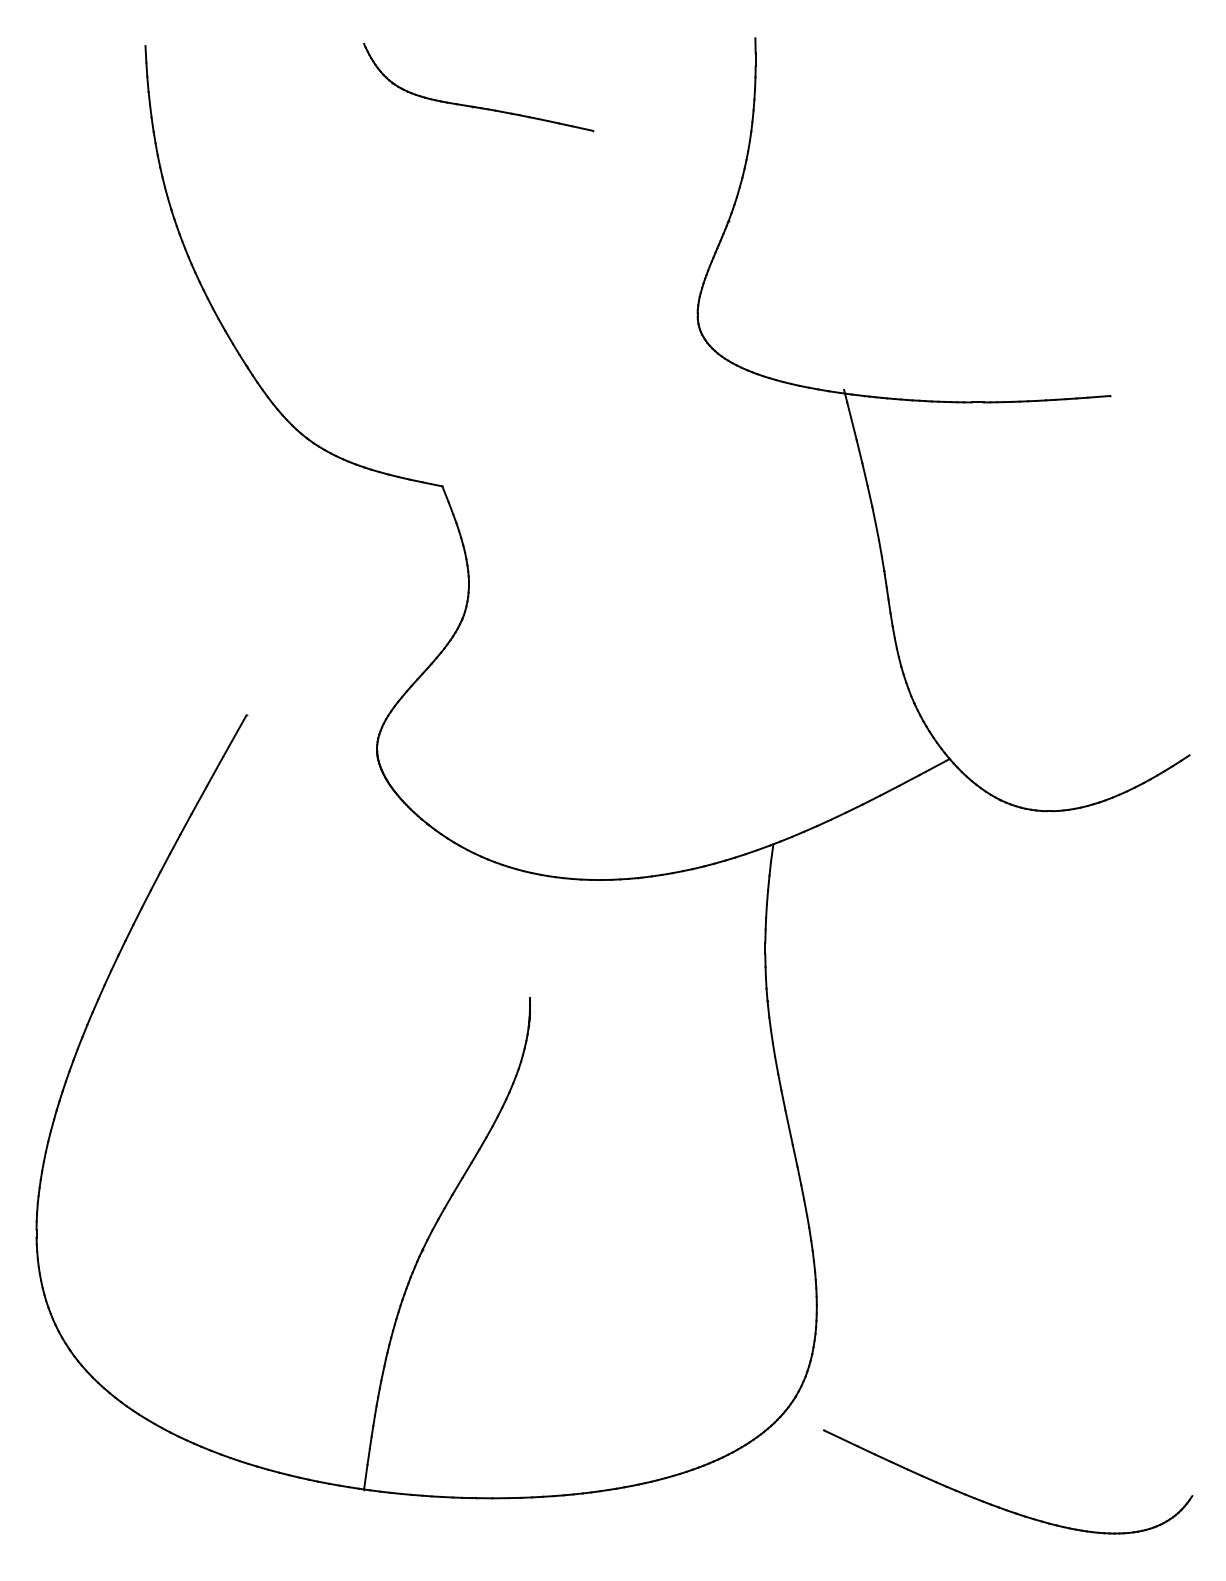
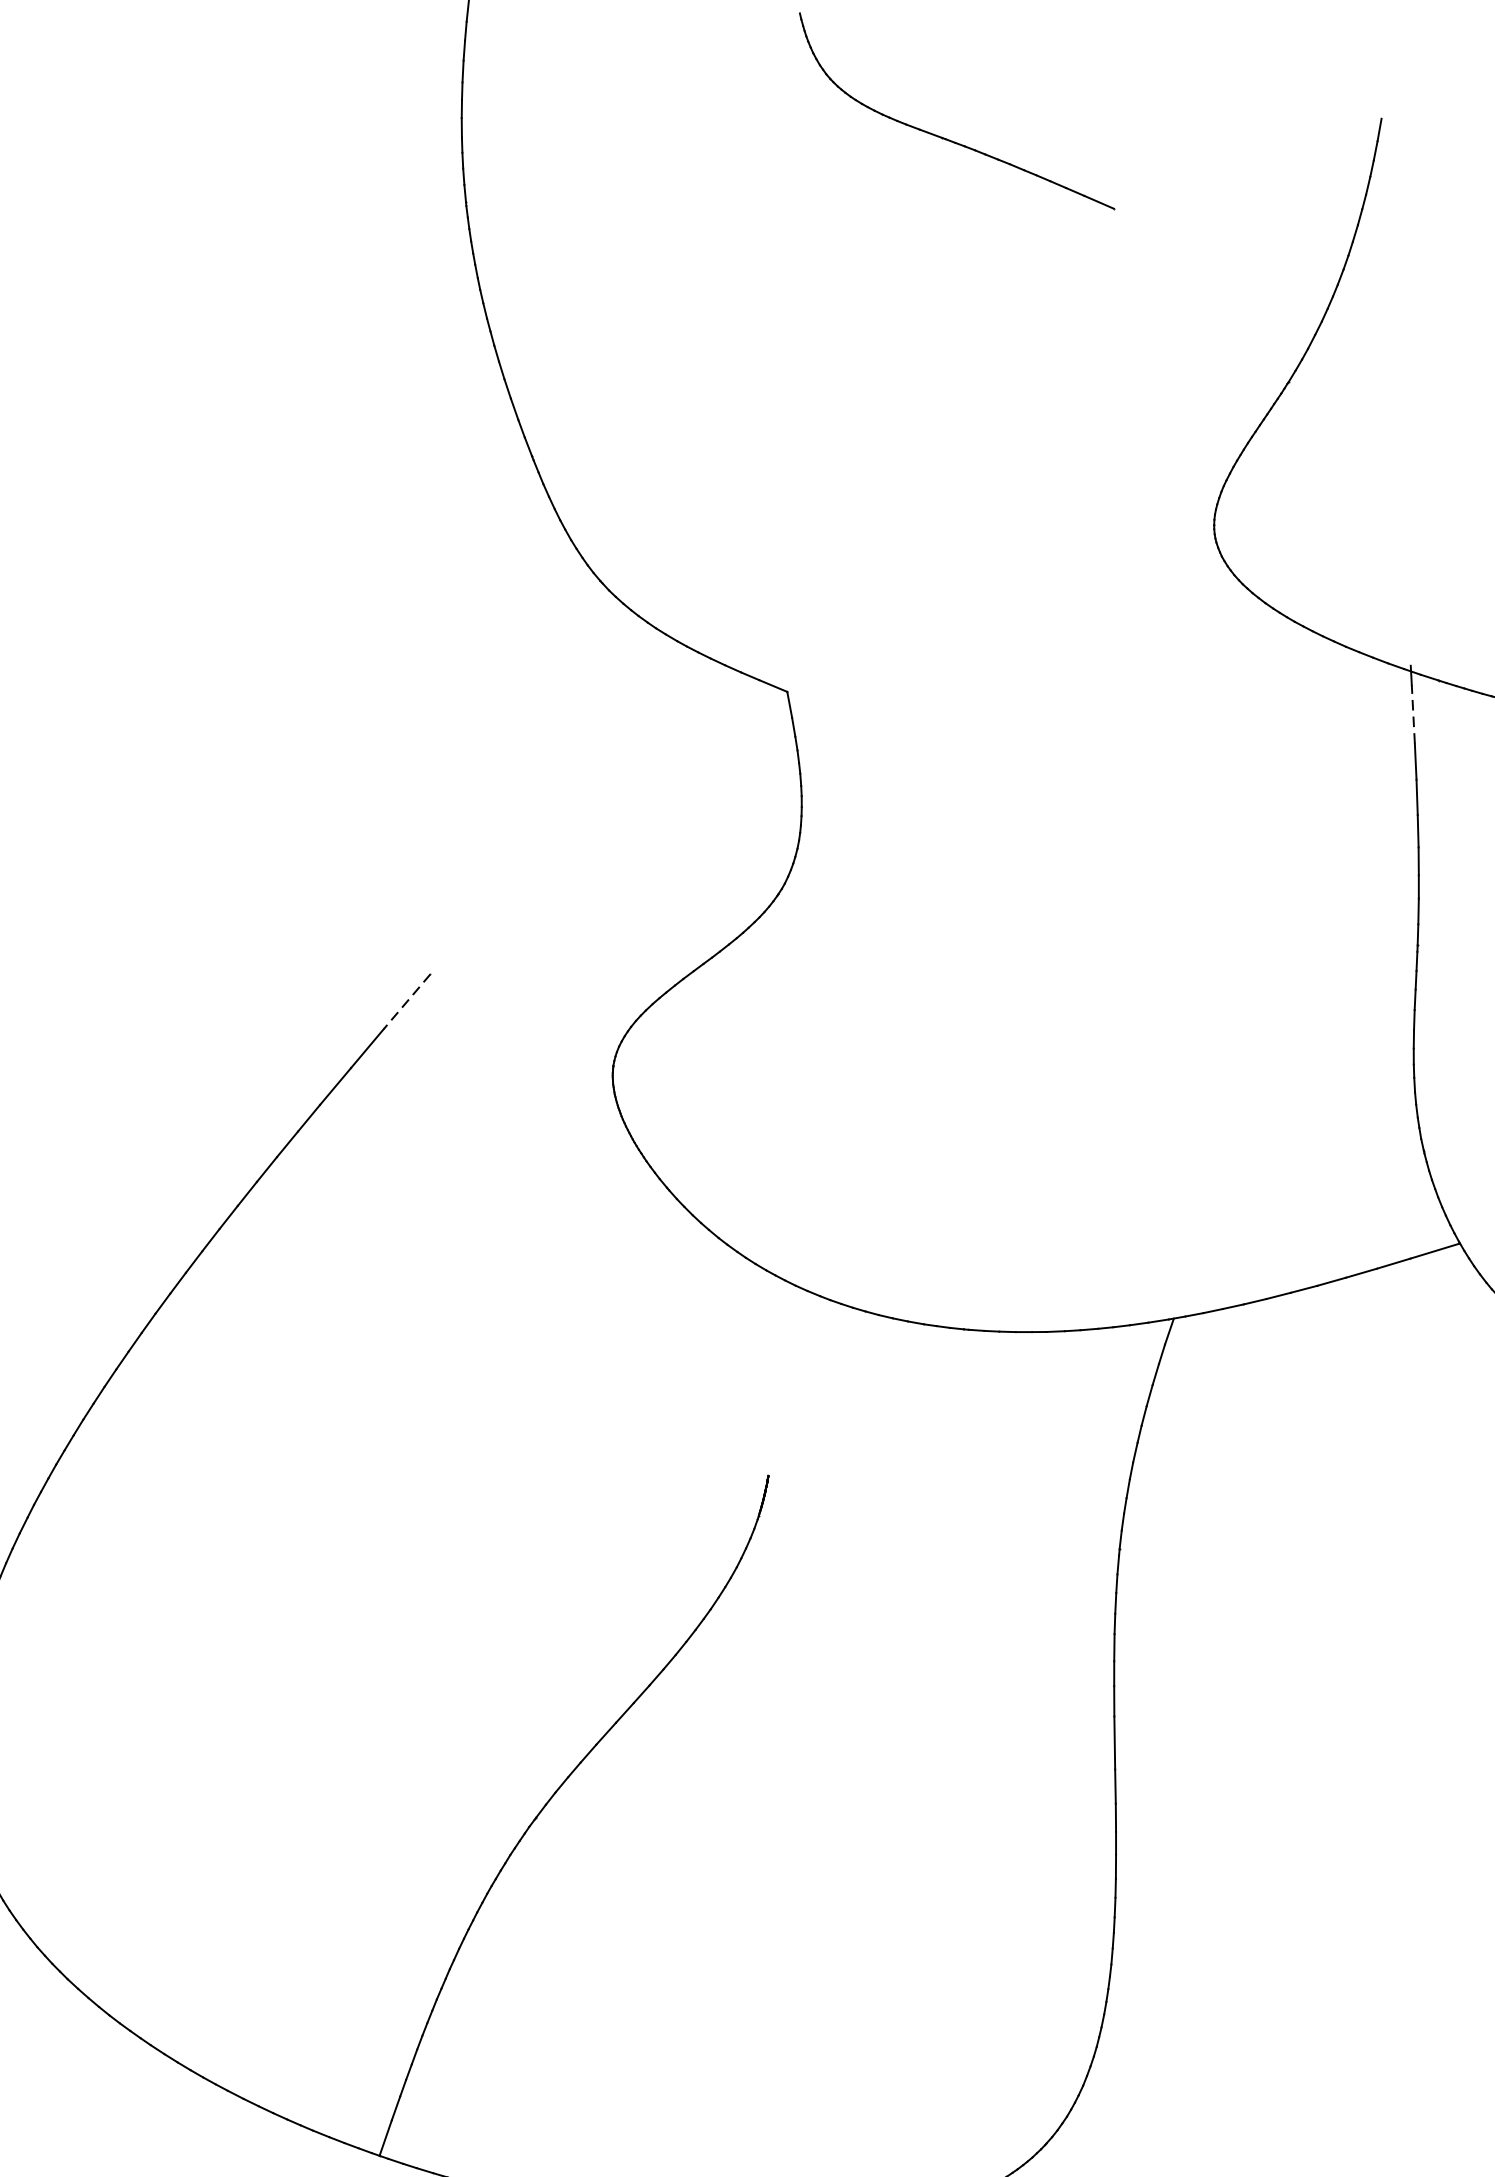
line: (851, 420) -> (1412, 713), solid -> dashed
line: (234, 736) -> (406, 1002), solid -> dashed

